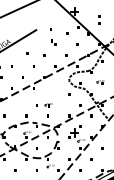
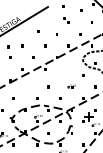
part: (48, 105) -> (71, 87), moved

